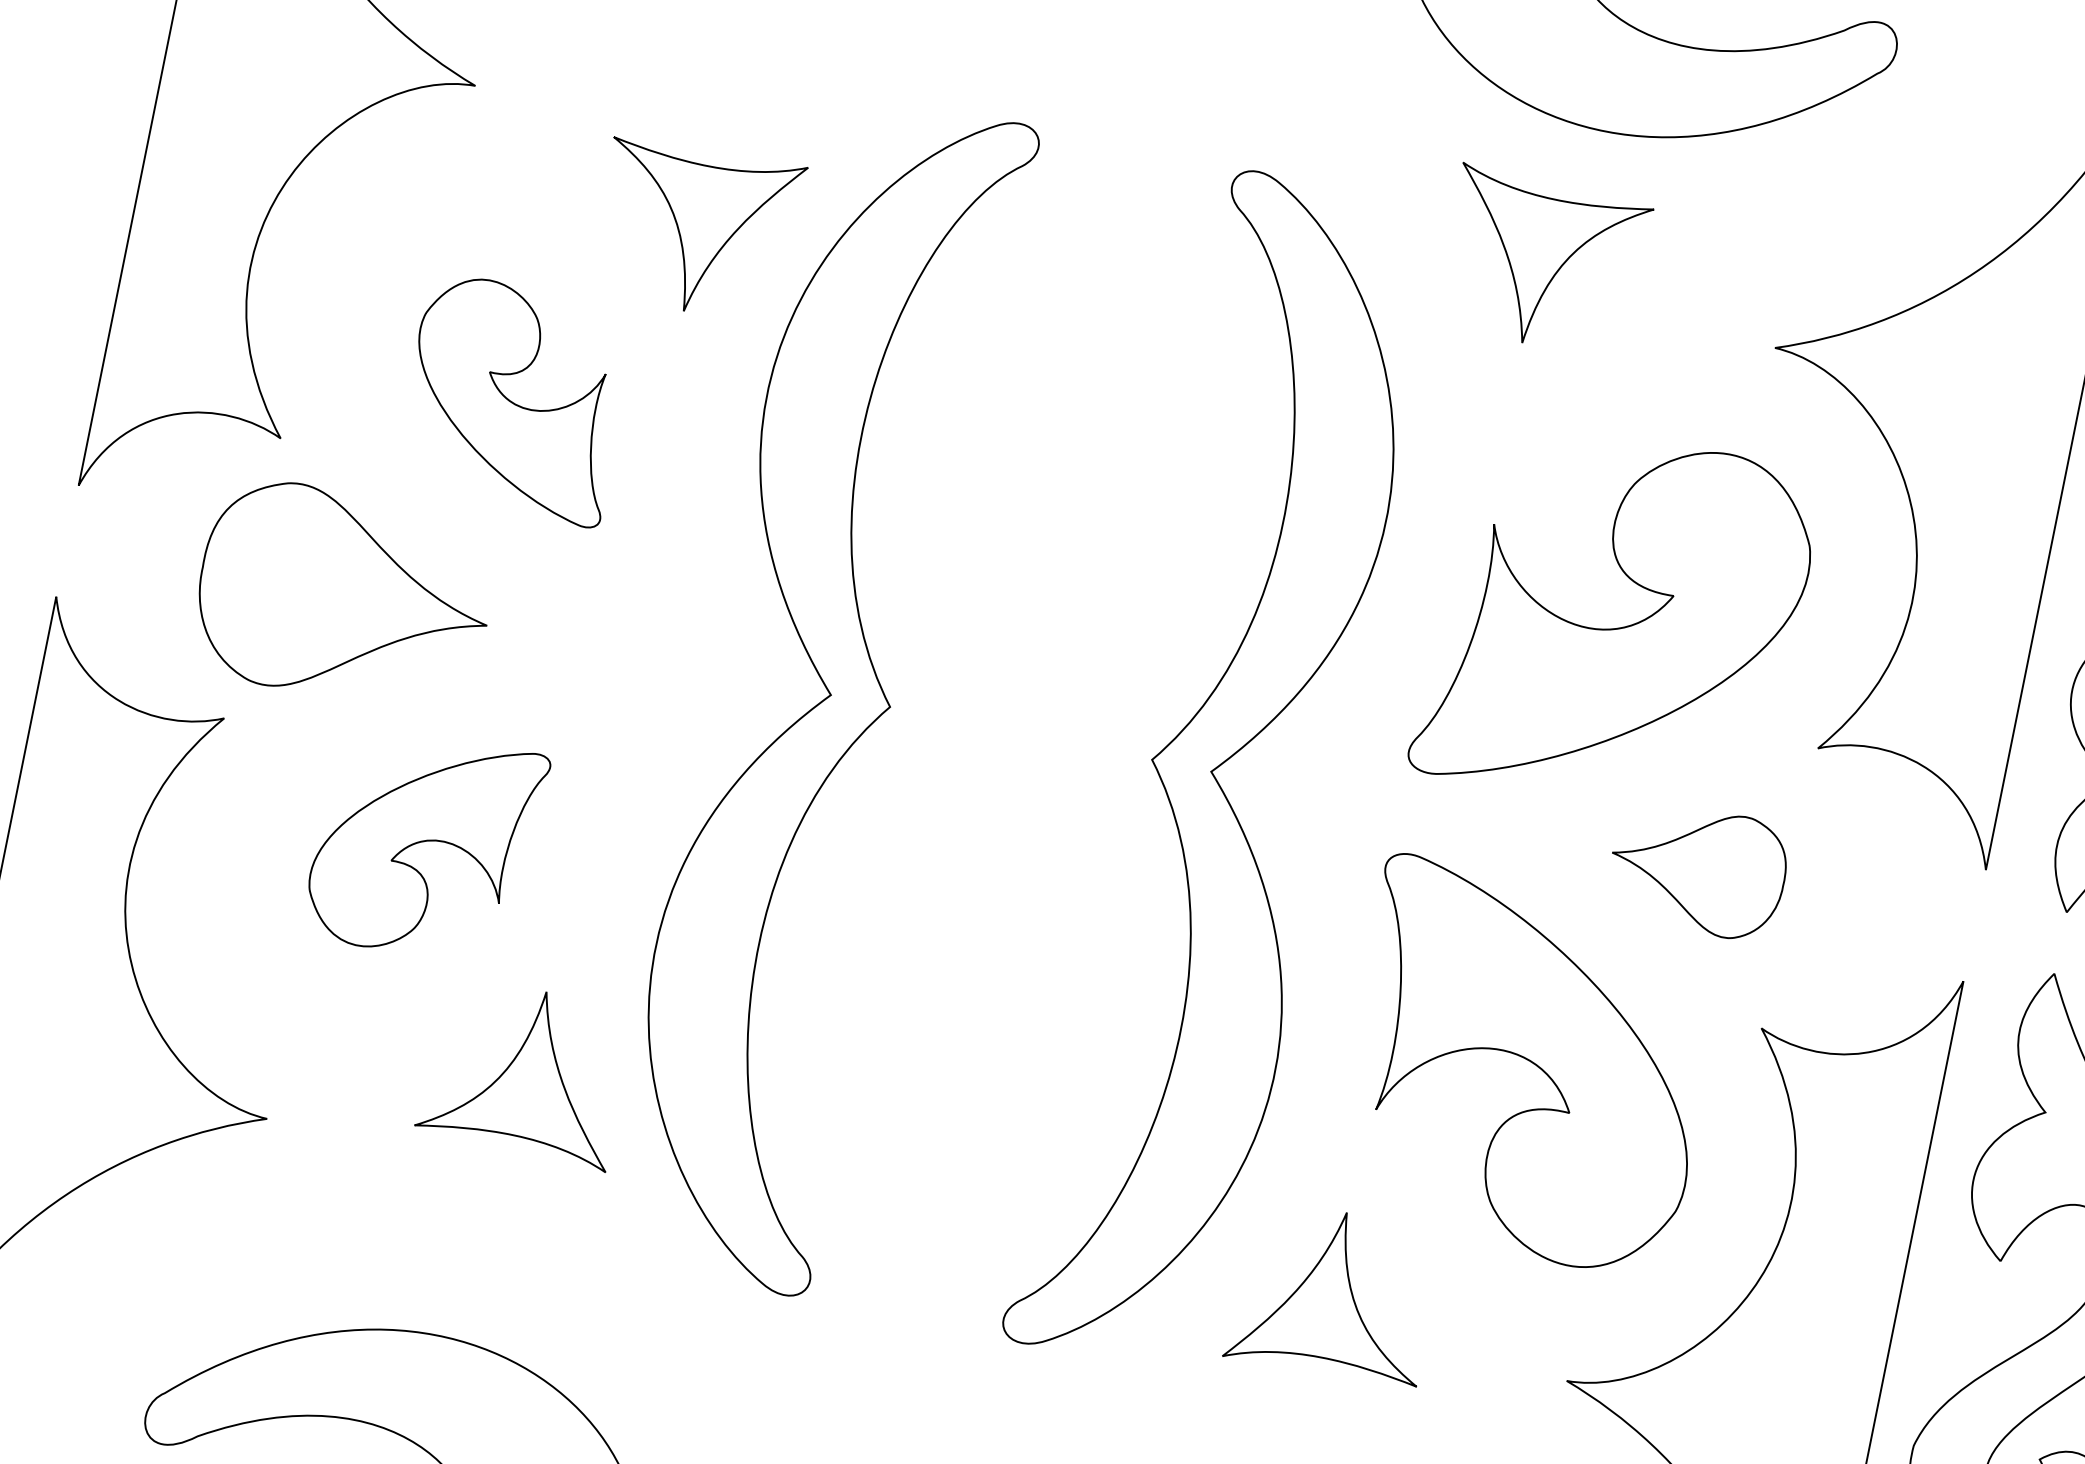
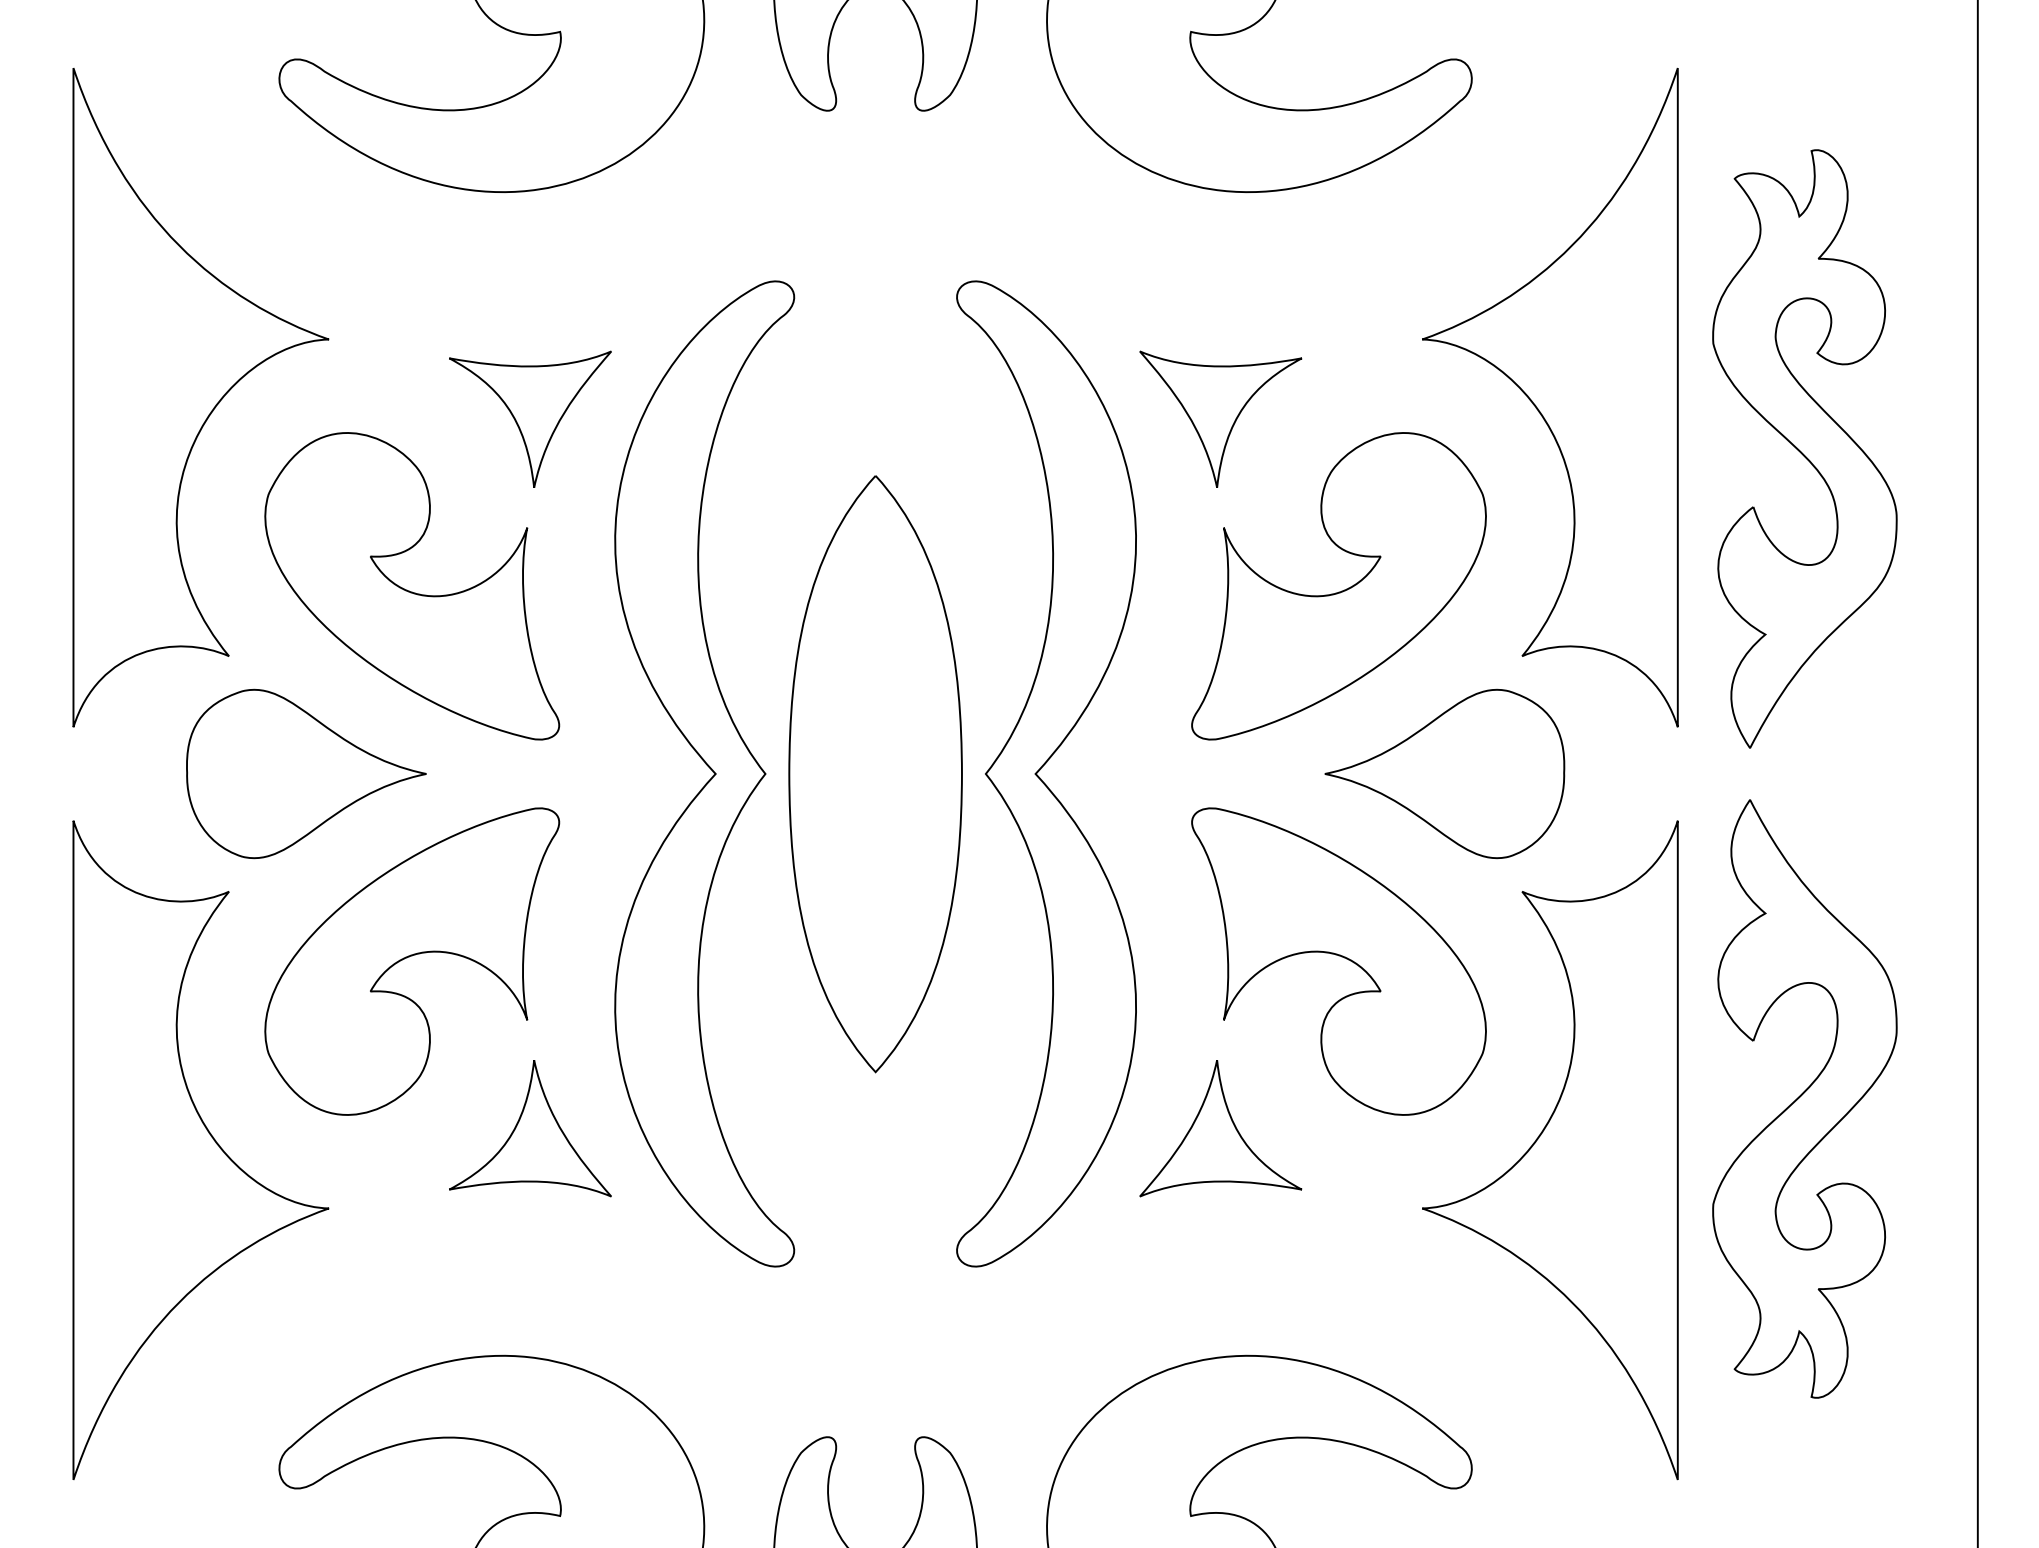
part: (1542, 261) -> (1220, 418), moved
part: (515, 399) -> (412, 586), size x1.67
part: (1020, 734) -> (875, 774), added
part: (425, 845) -> (412, 961), size x1.67
part: (1697, 869) -> (1444, 773), size x1.67
part: (1334, 1294) -> (1220, 1128), moved

